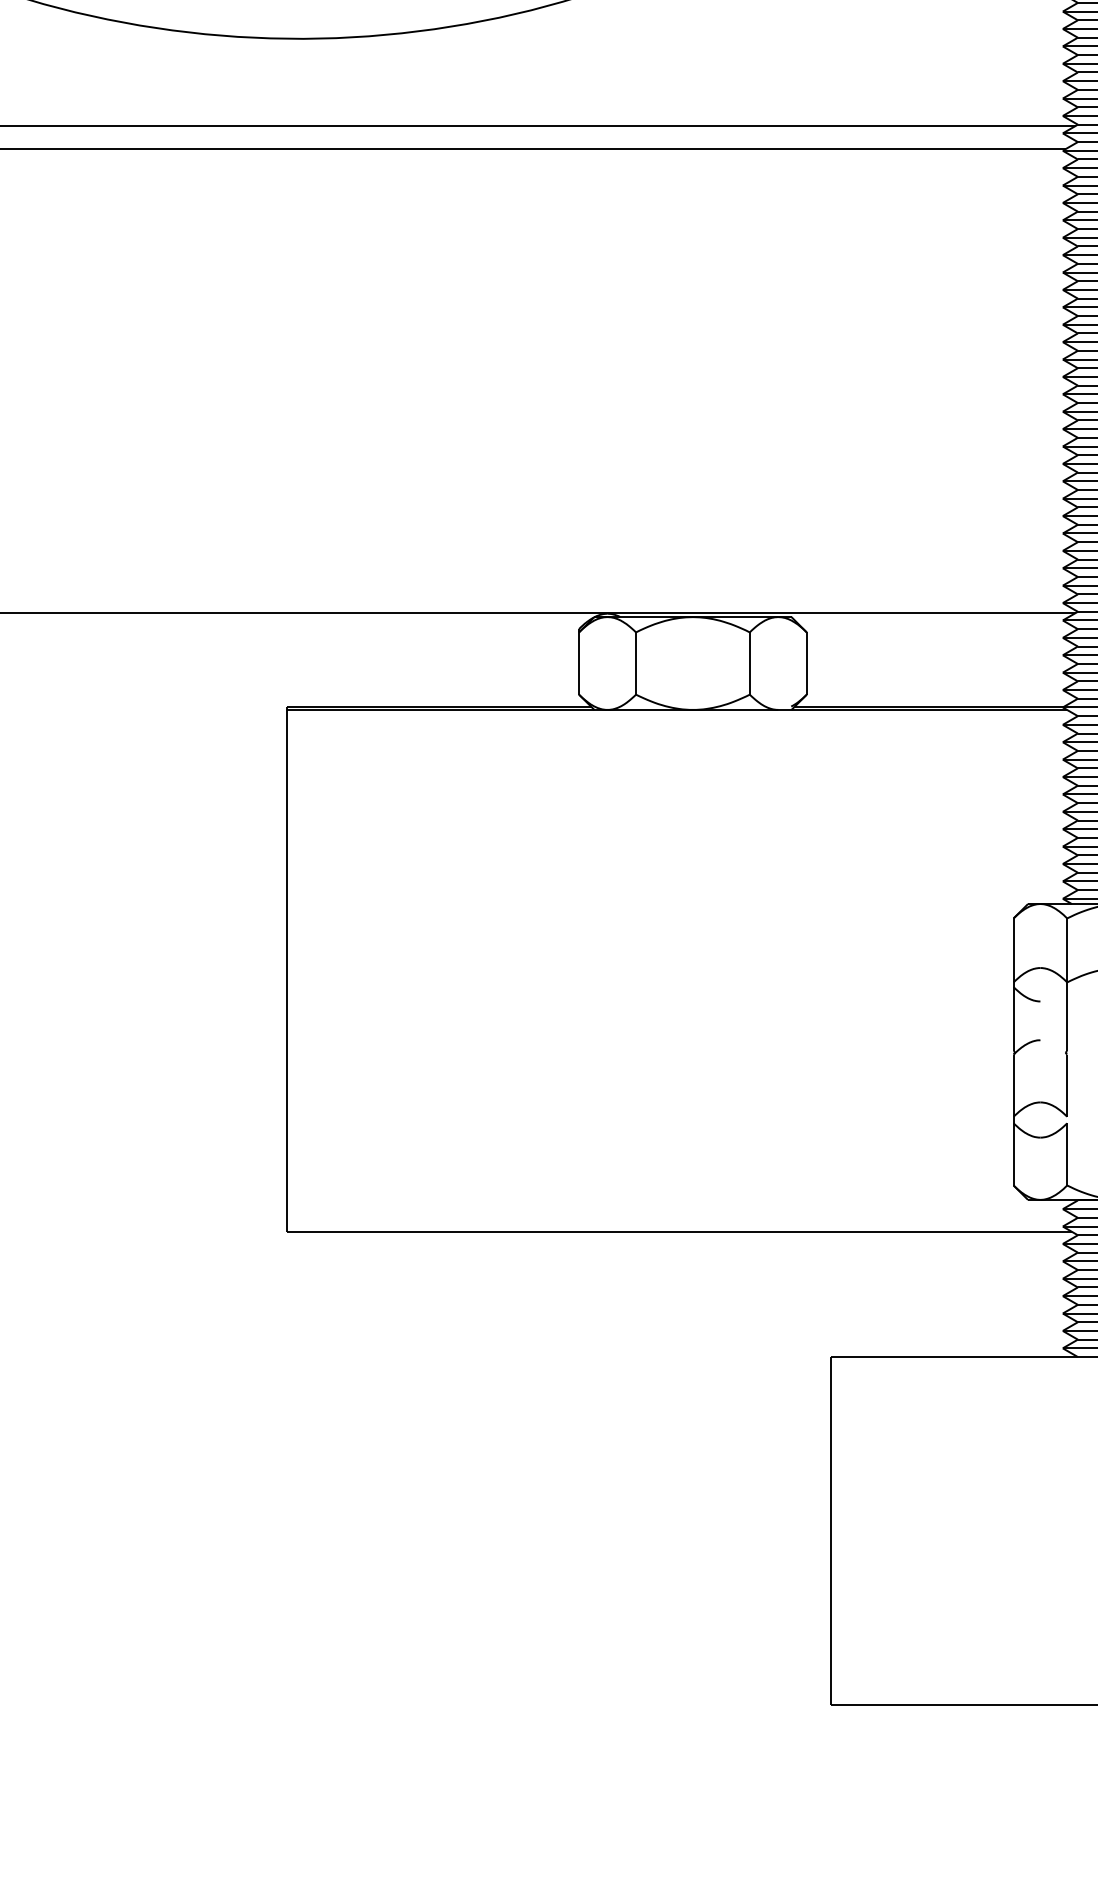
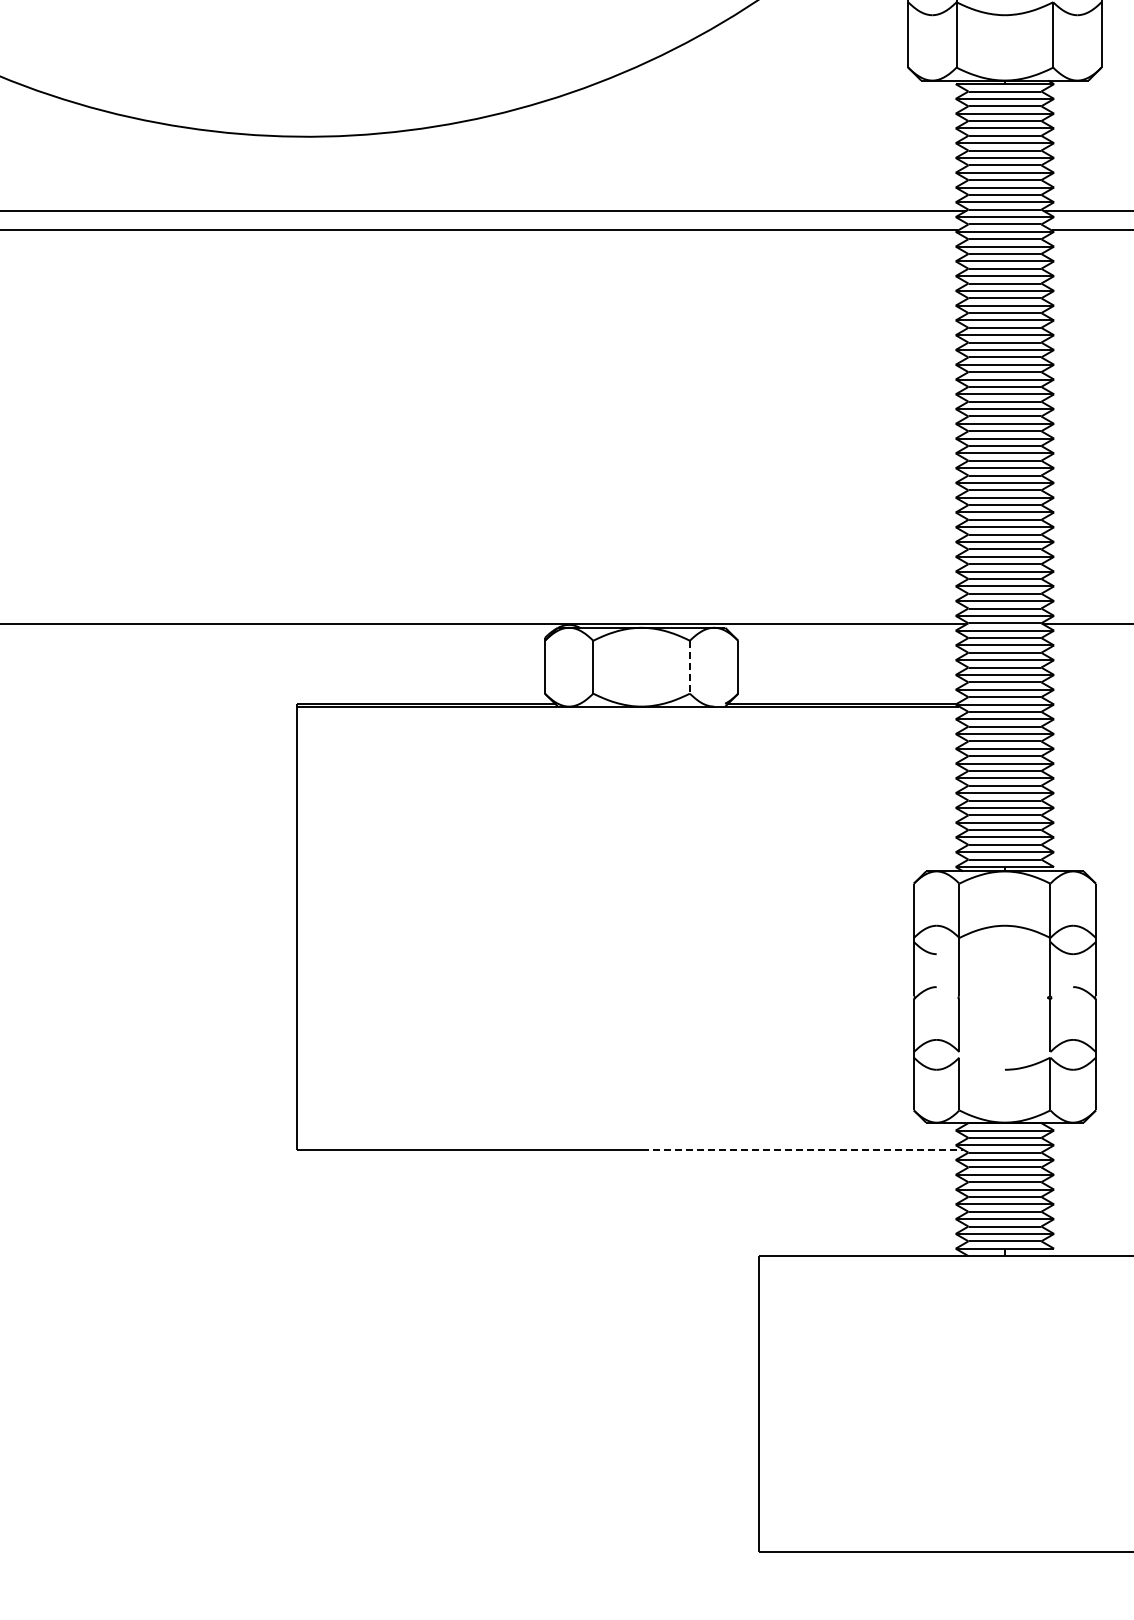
line: (749, 663) -> (689, 667), solid -> dashed
line: (882, 1231) -> (802, 1149), solid -> dashed

